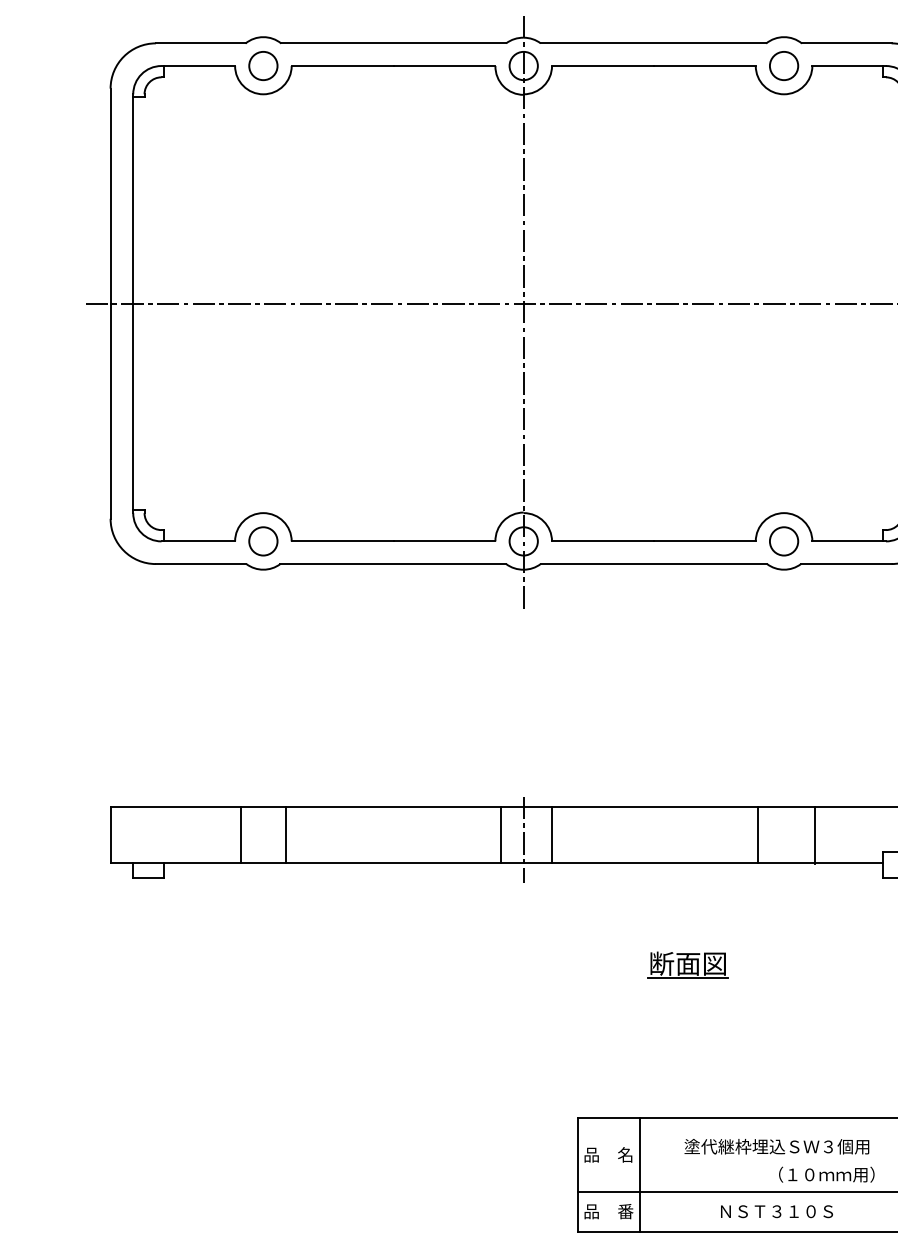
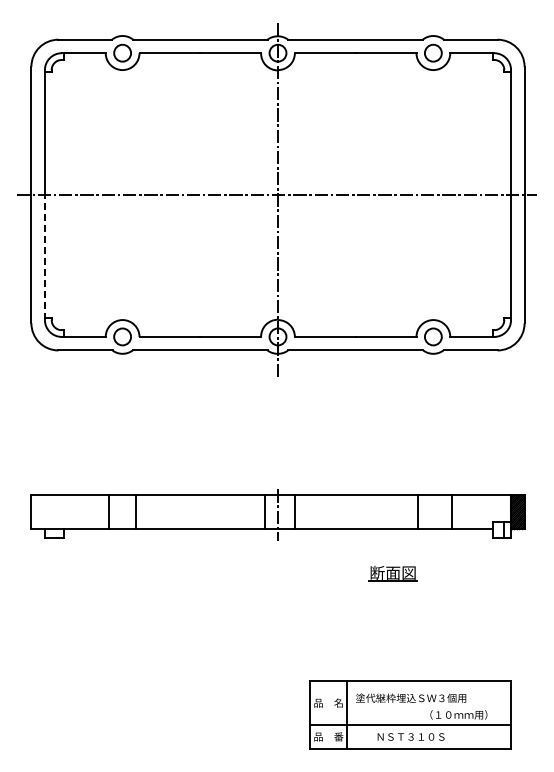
line: (132, 408) -> (44, 257), solid -> dashed
part: (687, 964) -> (392, 573), moved
text: (777, 1145) -> (411, 697), moved
text: (775, 1210) -> (410, 736), moved

